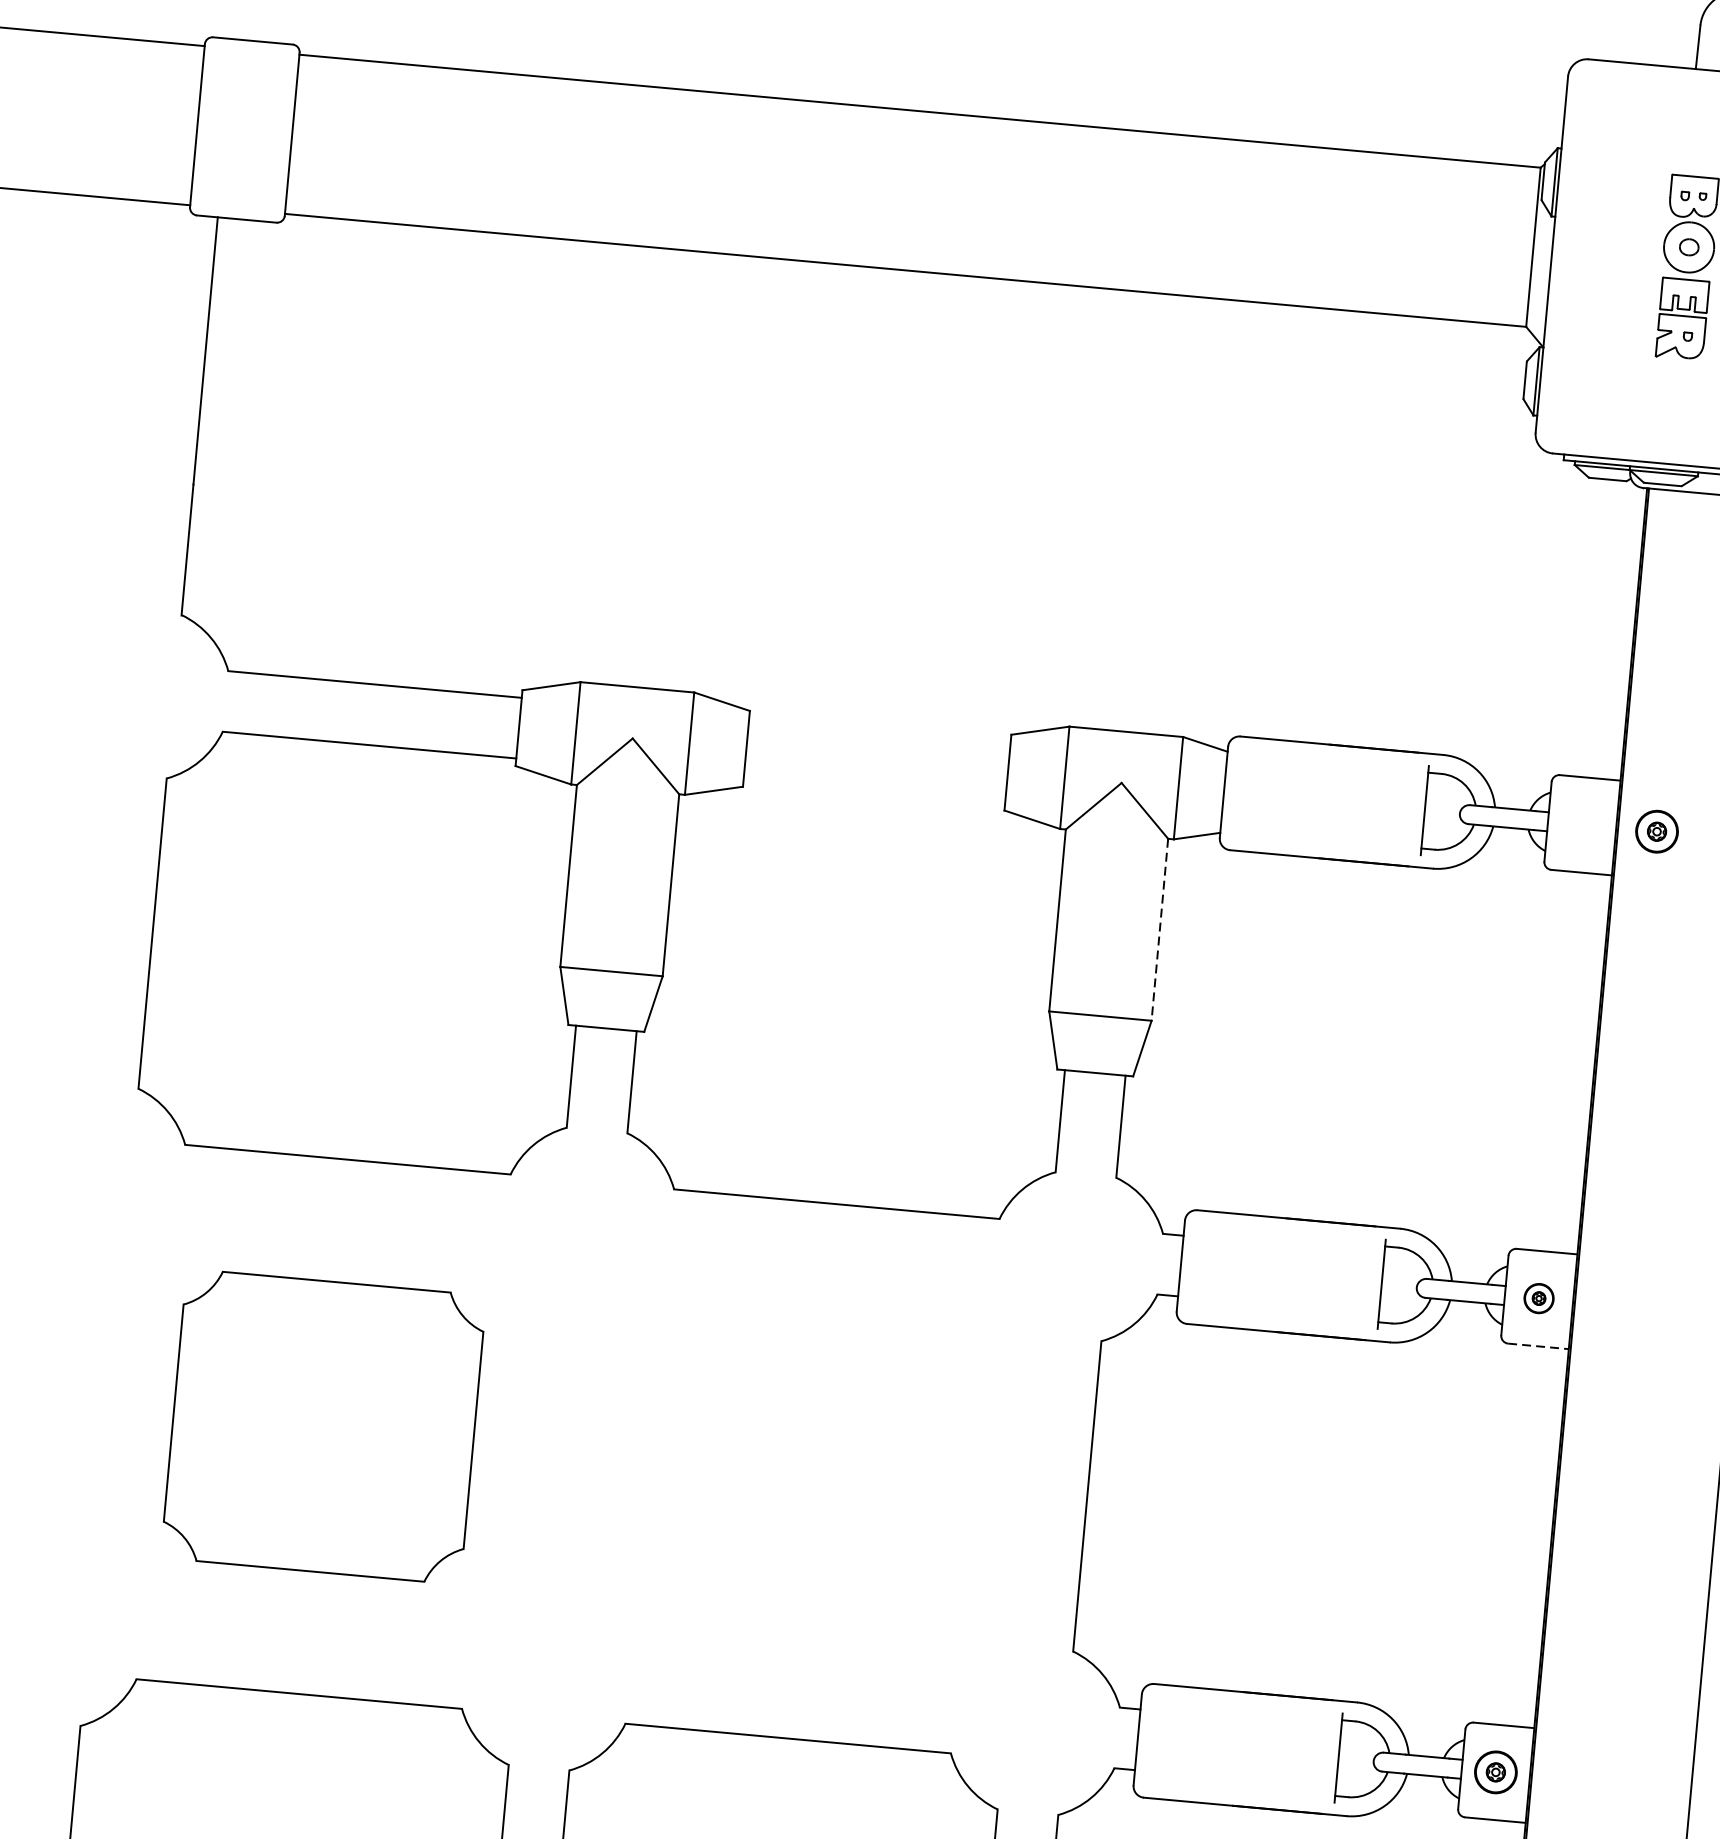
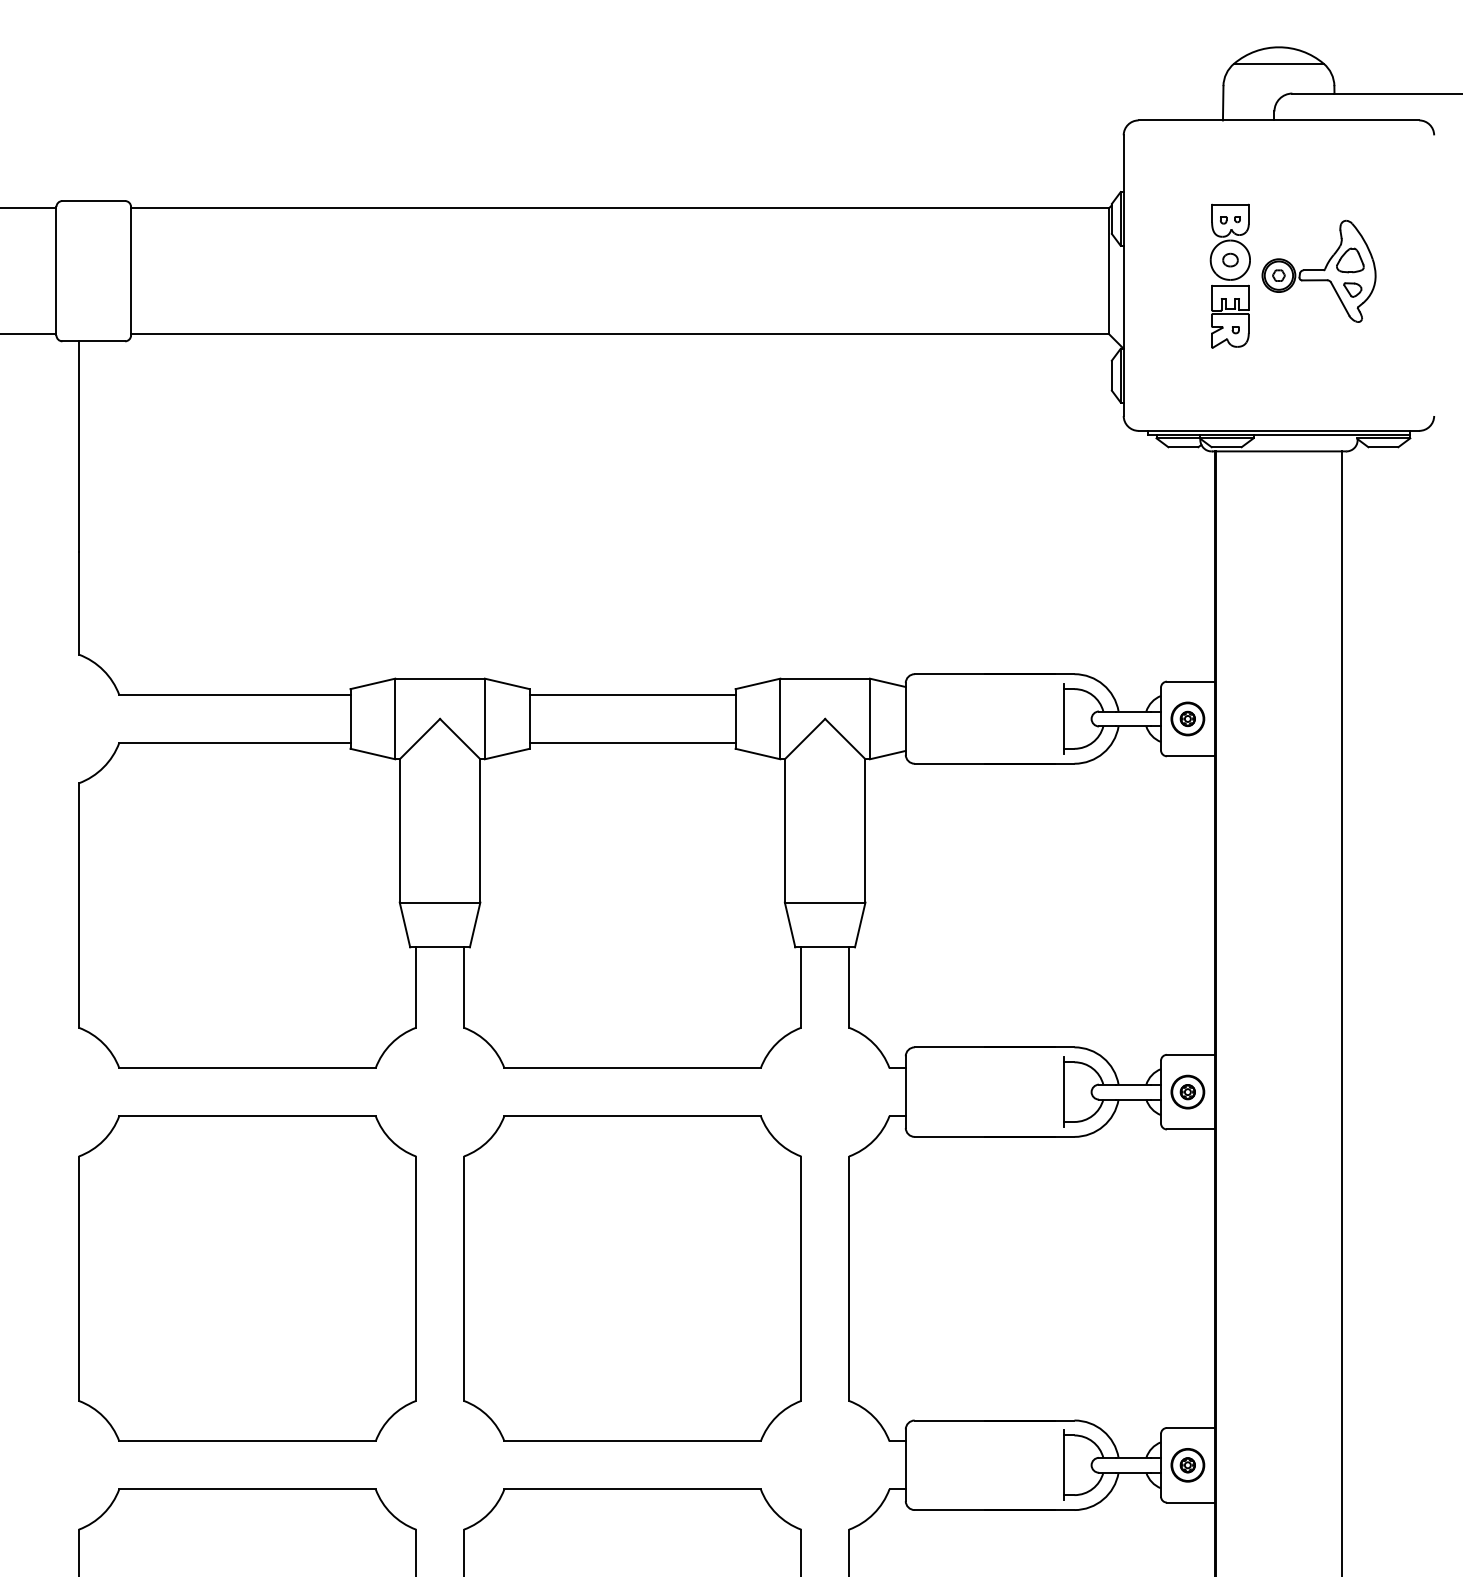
line: (879, 730) -> (632, 695), added
line: (874, 790) -> (632, 742), added
part: (1656, 831) -> (1187, 718), moved
line: (1159, 929) -> (865, 830), dashed -> solid
part: (1538, 1297) -> (1187, 1091), size x1.43
line: (1538, 1346) -> (1190, 1129), dashed -> solid
part: (323, 1426) -> (247, 1278), size x1.43
part: (812, 1471) -> (632, 1278), added

